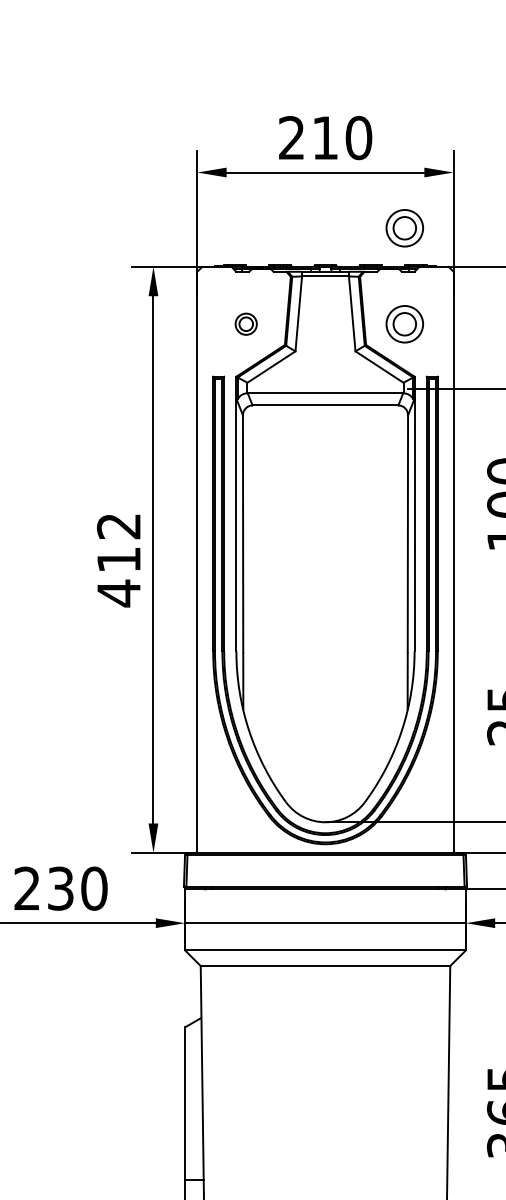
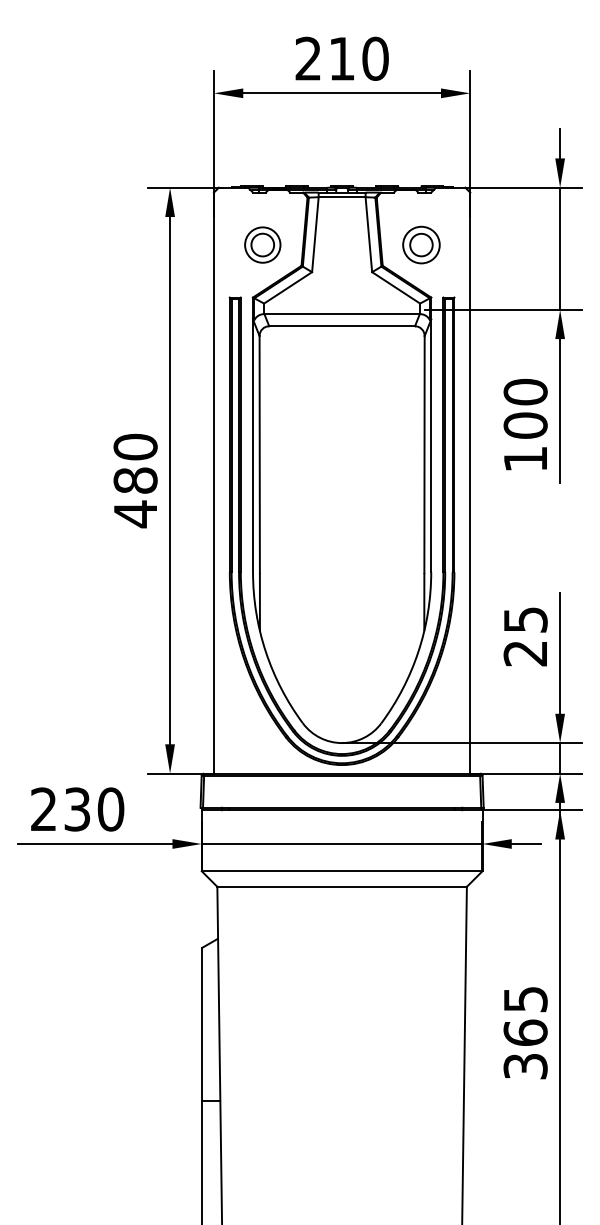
part: (404, 227) -> (421, 148), removed
part: (245, 323) -> (262, 244), size x1.67
text: (118, 542) -> (135, 463), 412 -> 480

